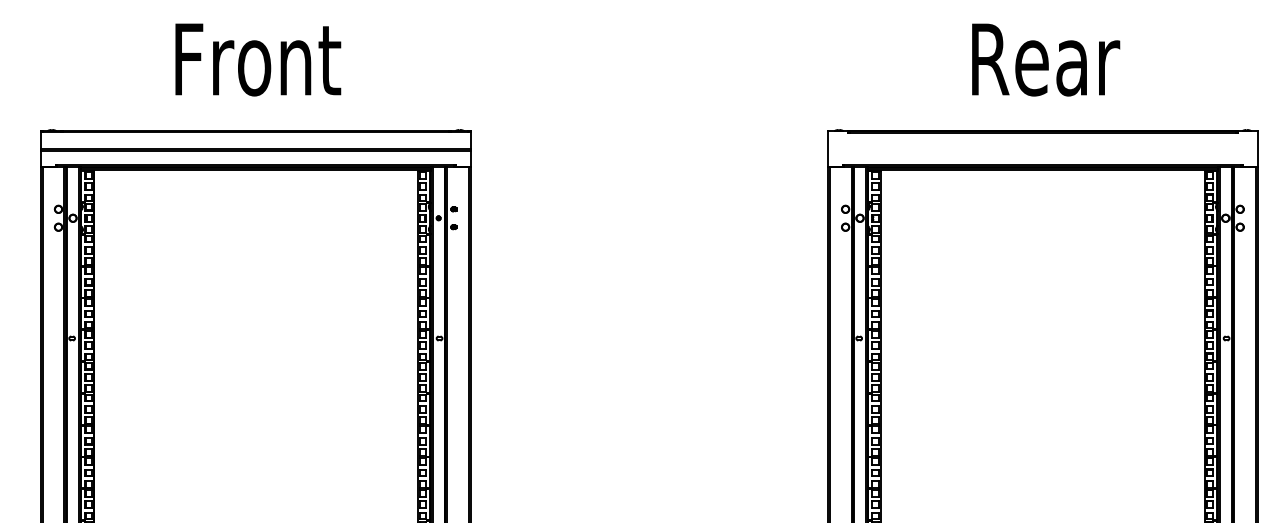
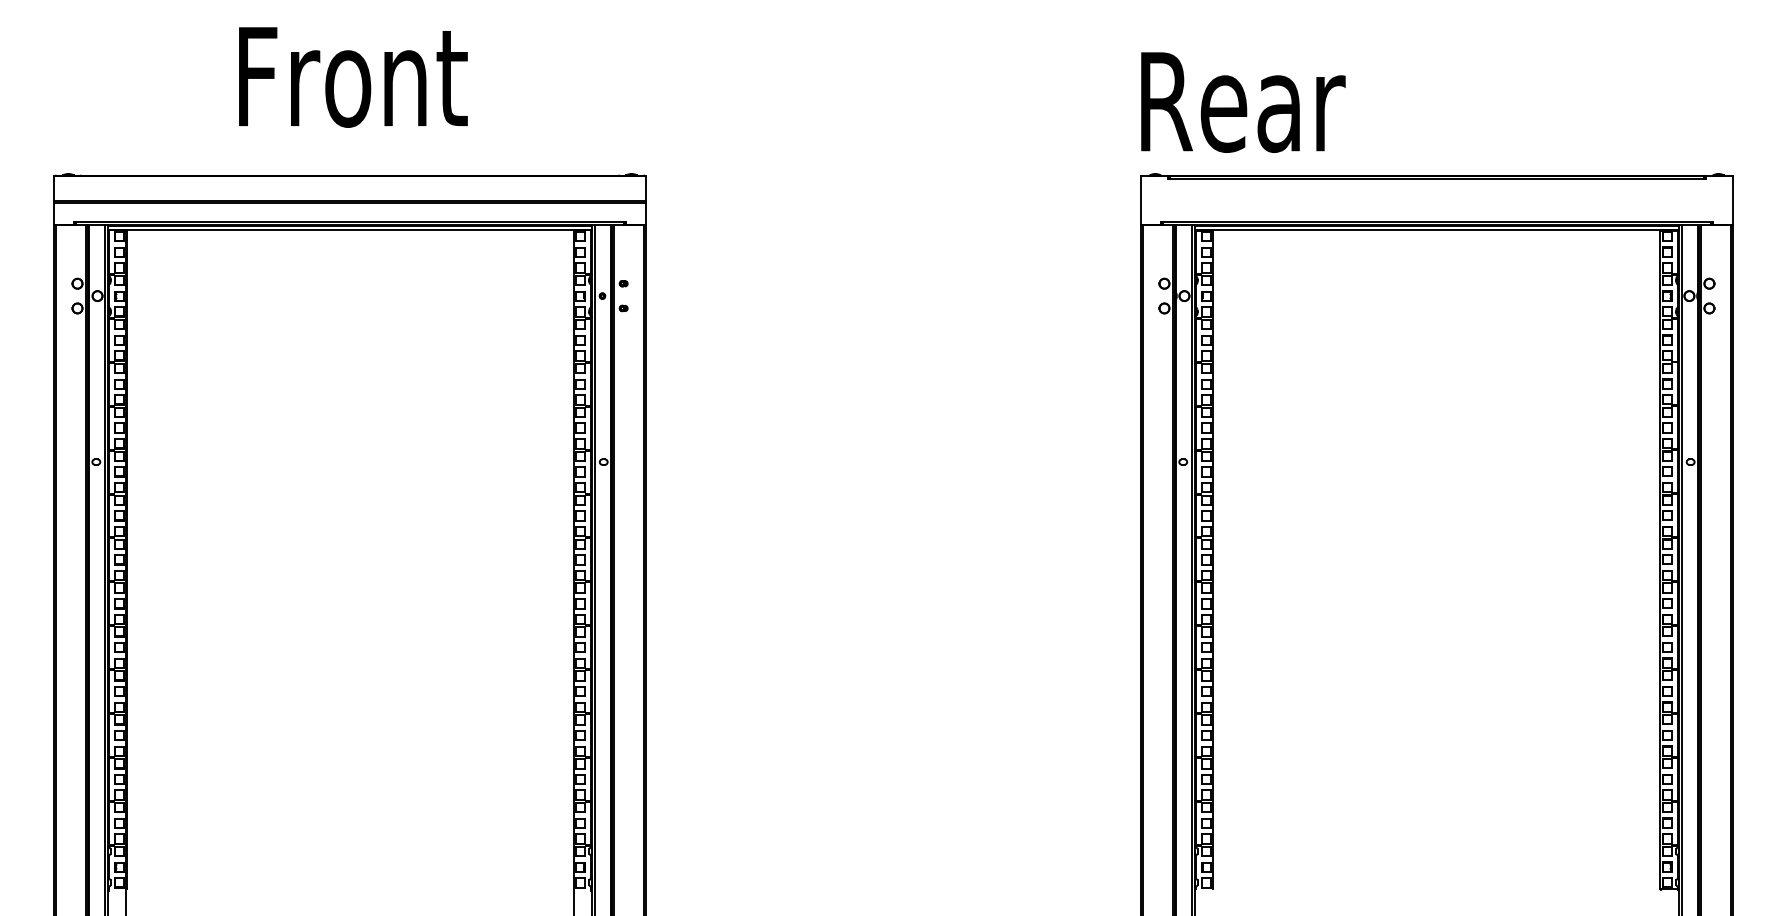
text: (1046, 60) -> (1243, 102), moved

